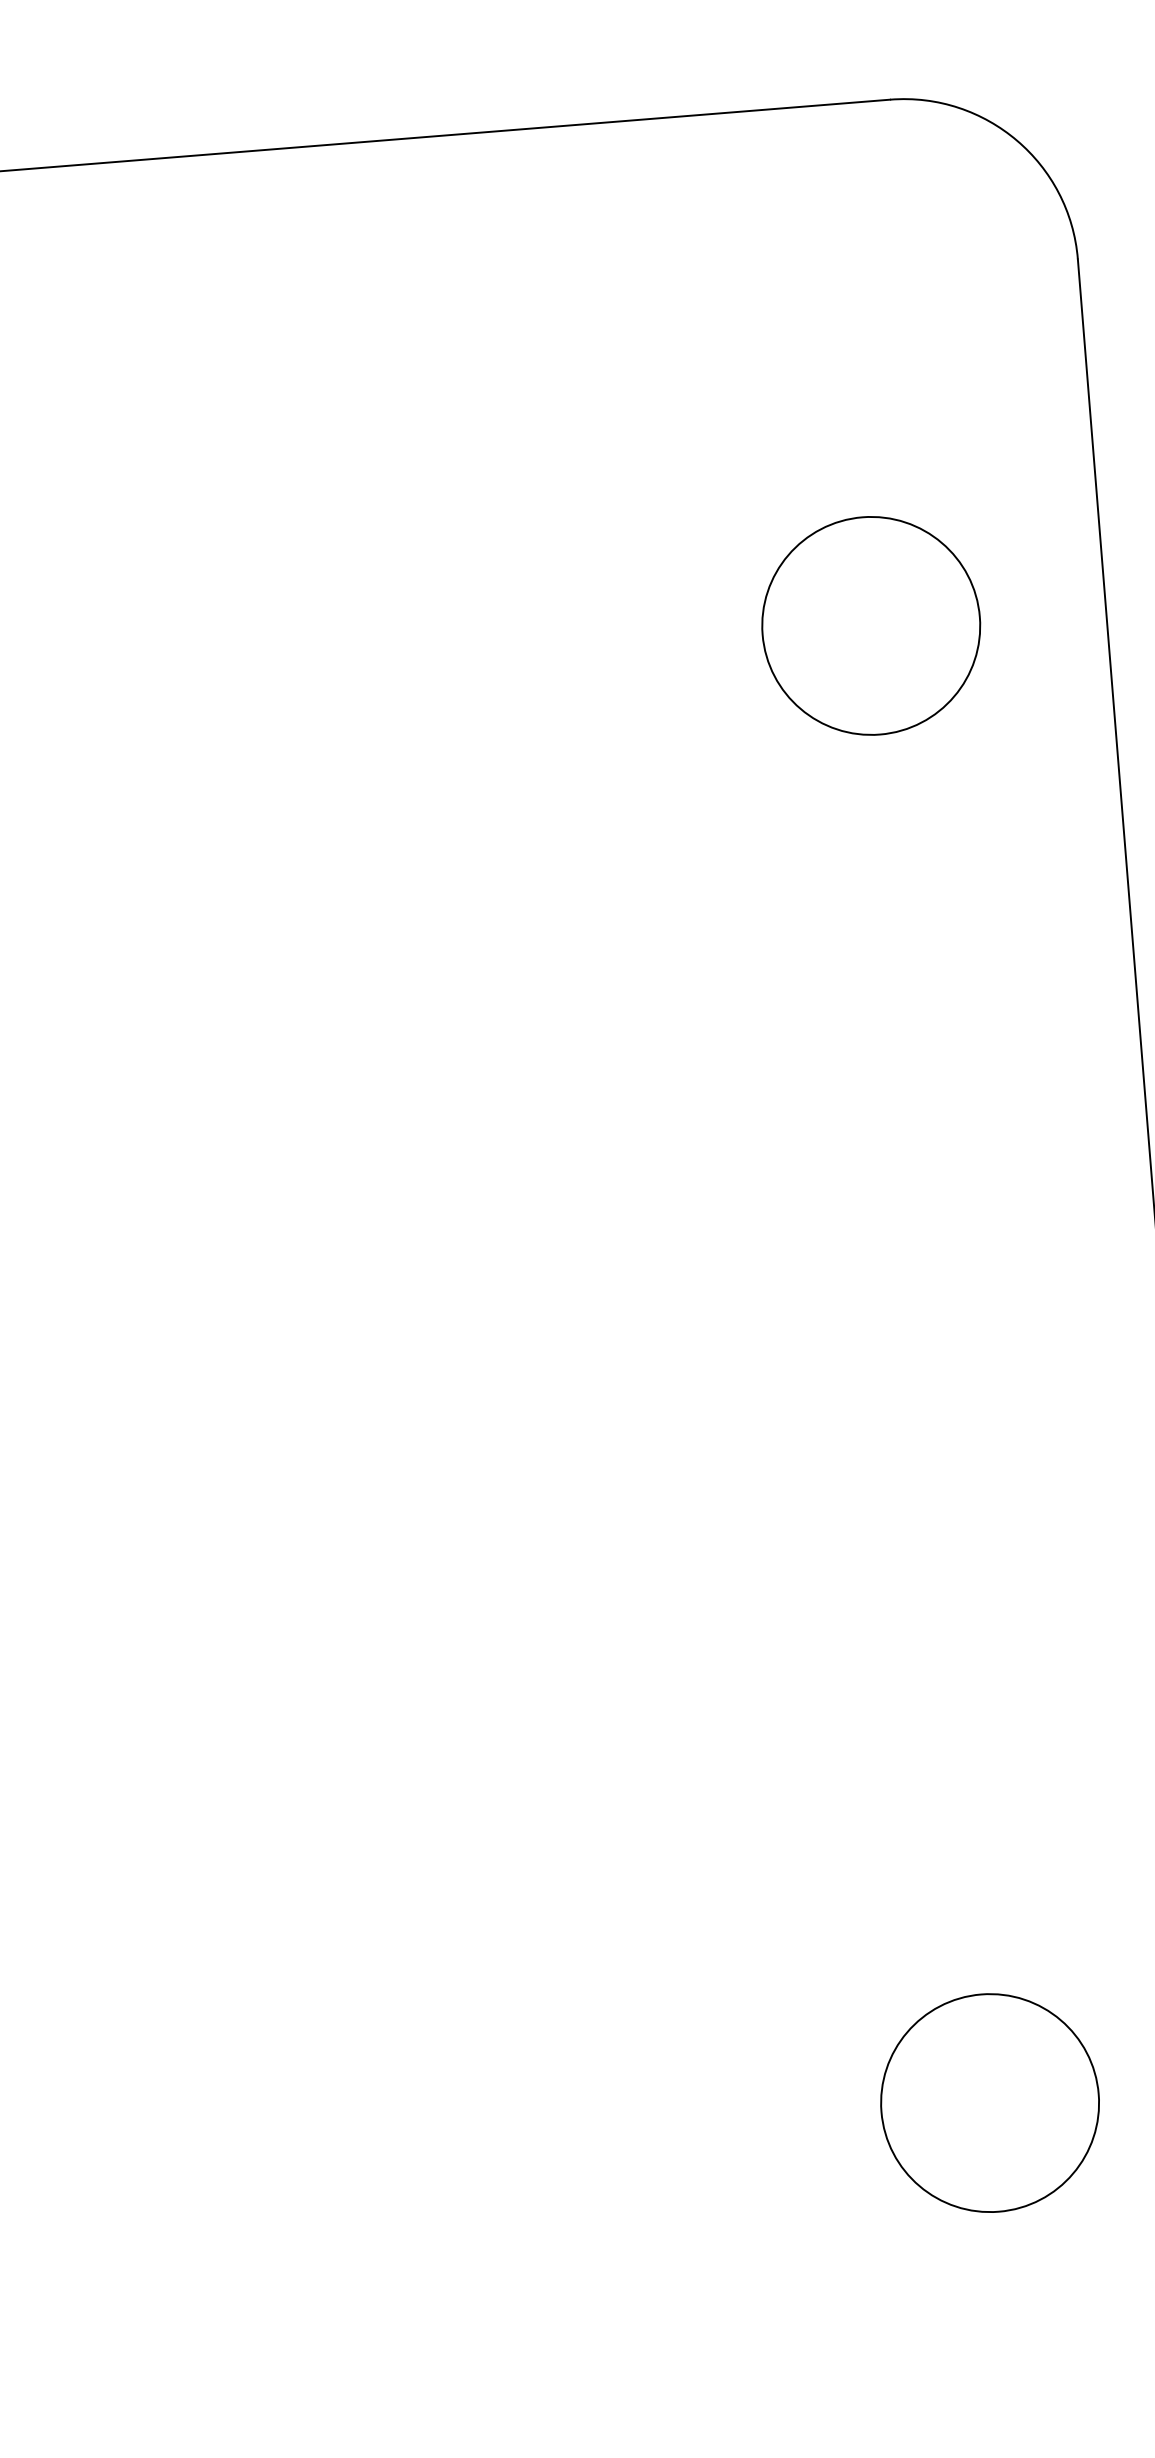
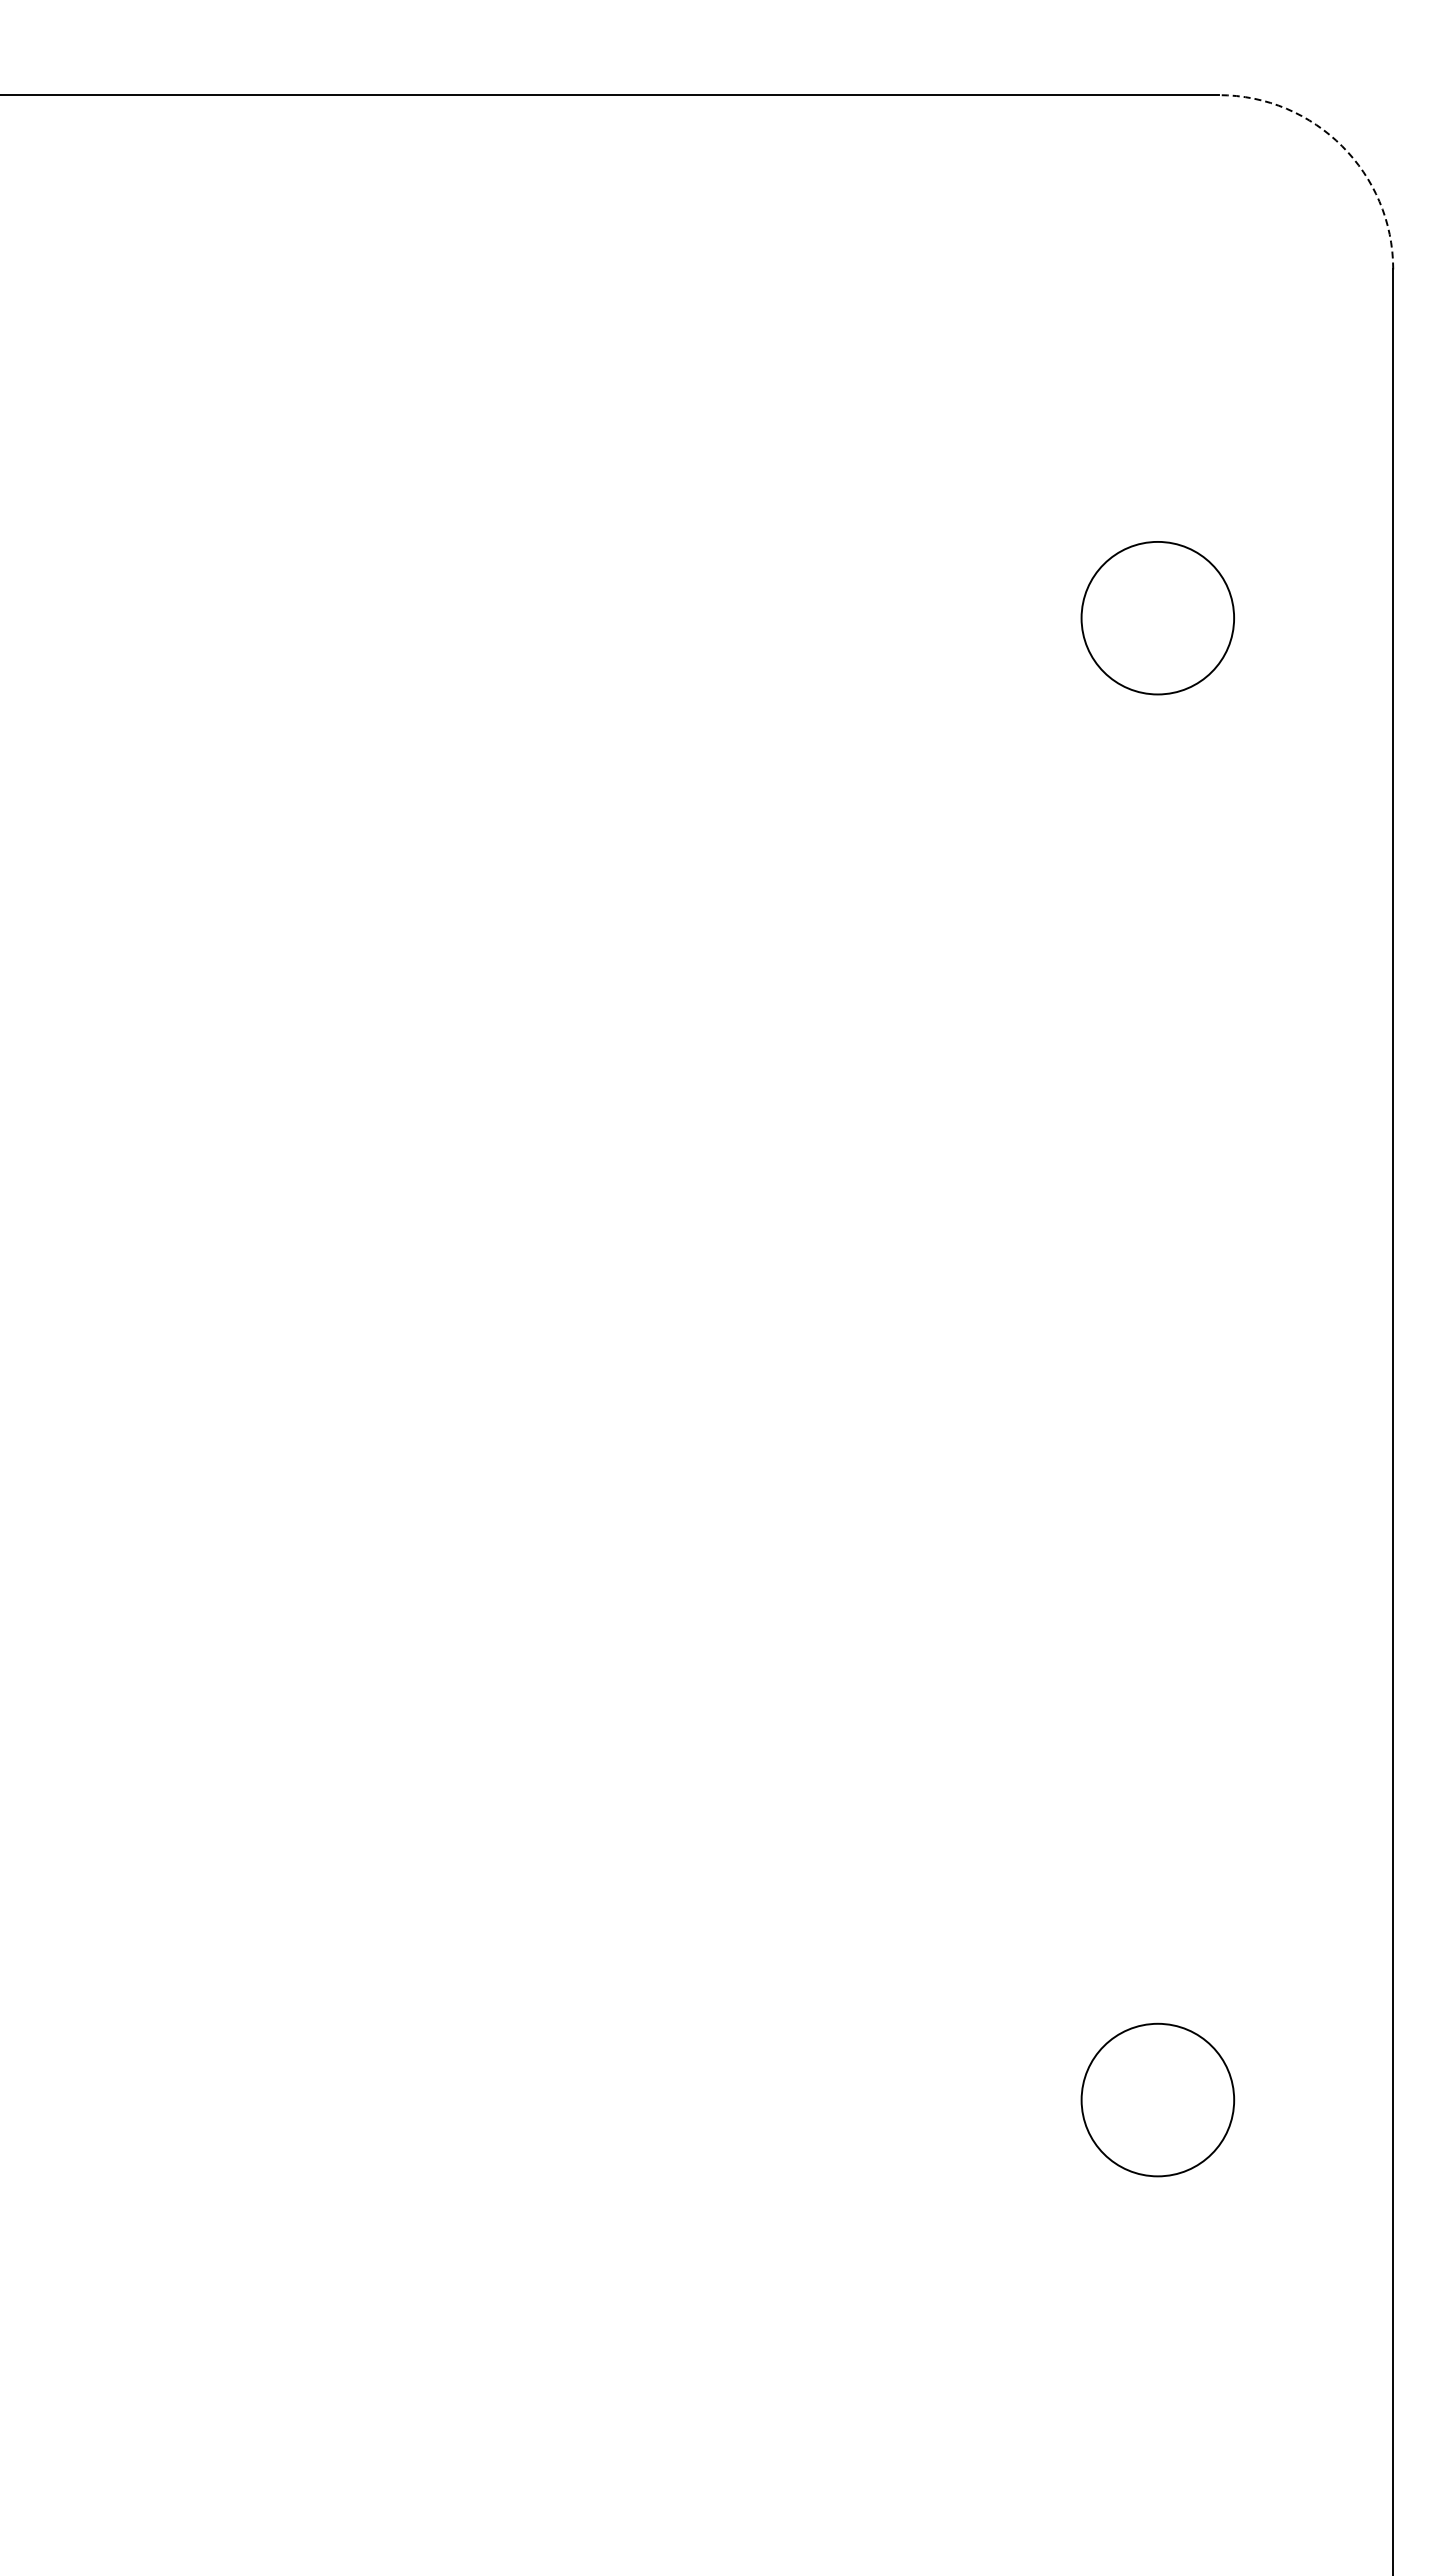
arc: (1017, 140) -> (1342, 146), solid -> dashed
circle: (870, 626) -> (1157, 618), size x0.7
circle: (989, 2102) -> (1157, 2099), size x0.7

